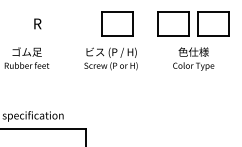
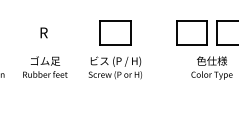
text: (37, 23) -> (43, 32), moved
part: (117, 23) -> (115, 32), moved
text: (110, 58) -> (114, 67), moved

